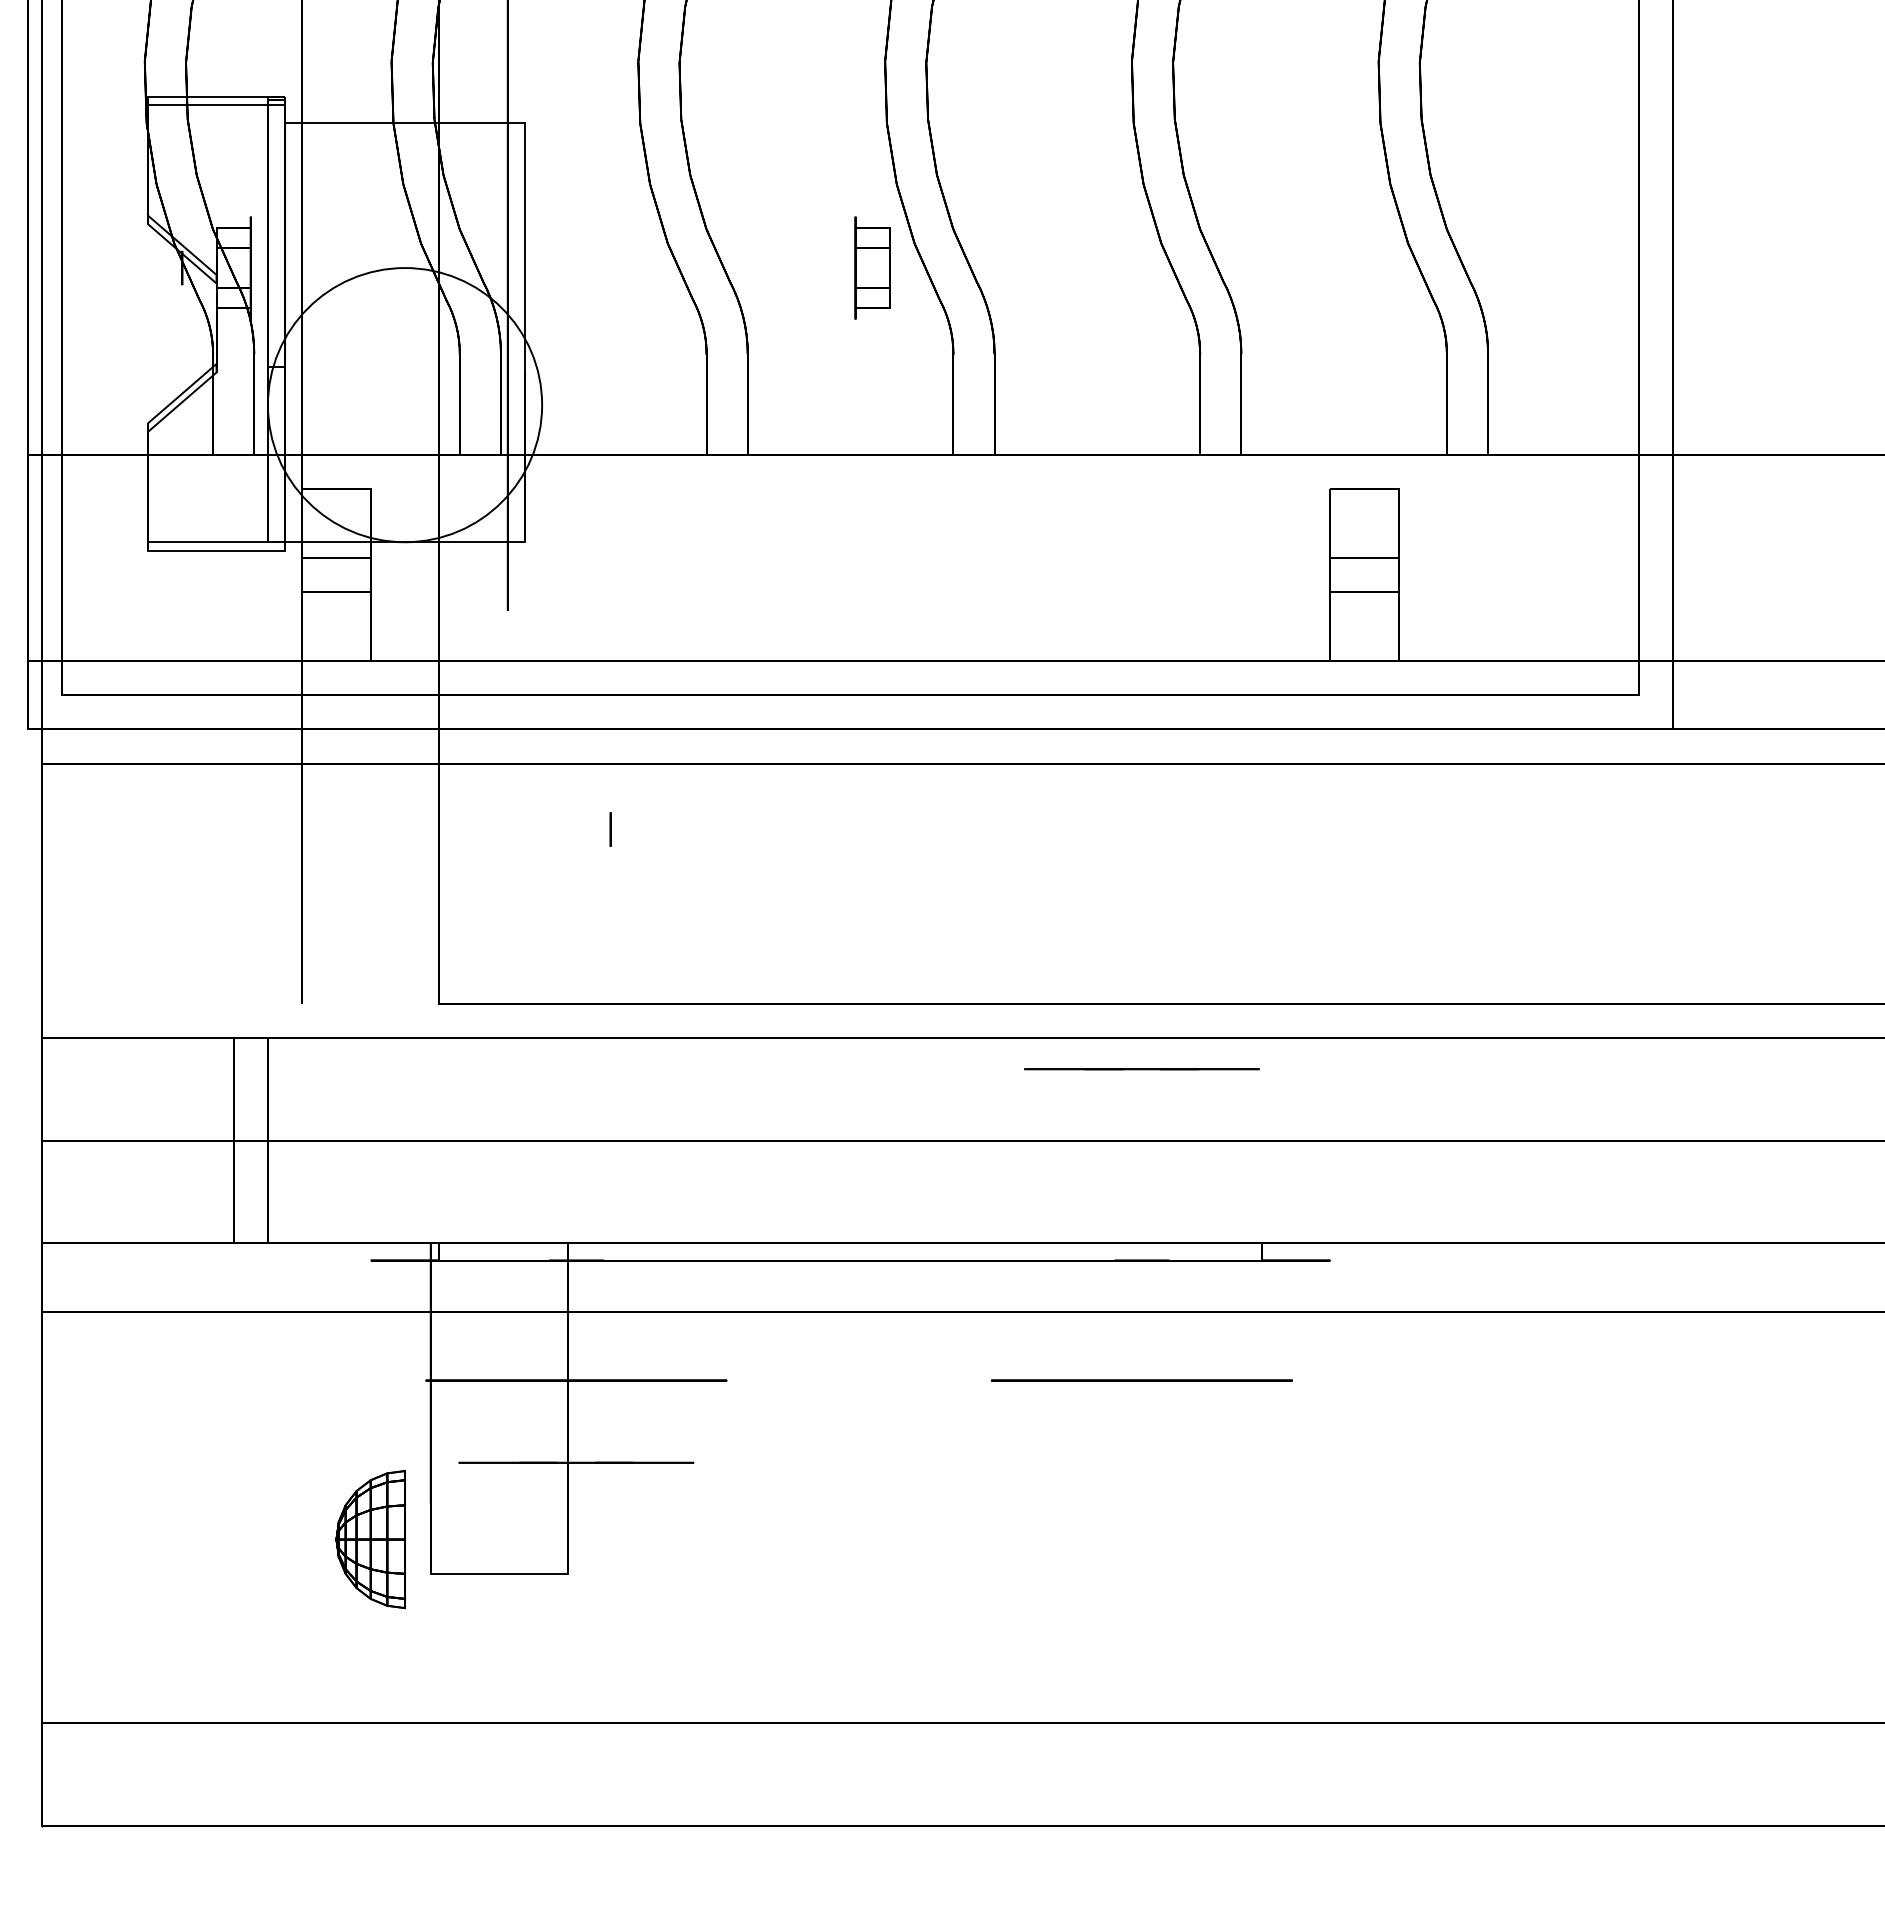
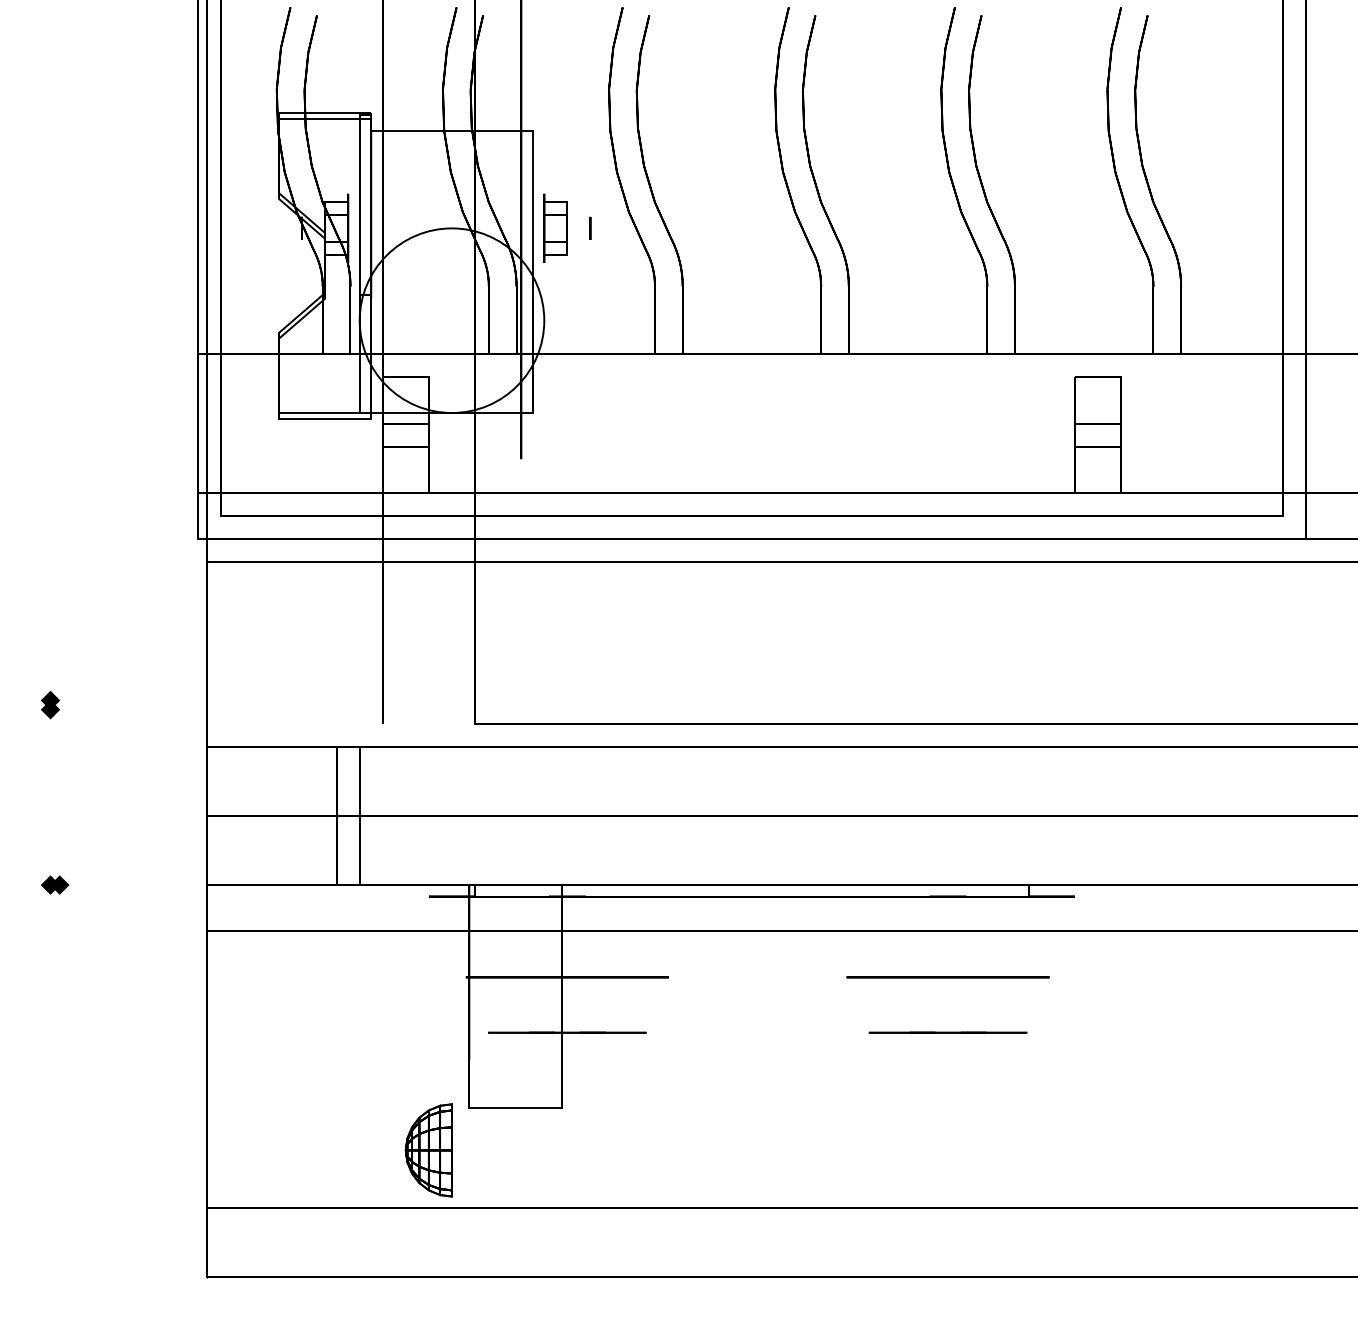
part: (872, 266) -> (555, 227), moved
circle: (610, 828) -> (590, 227), moved
line: (1141, 1068) -> (947, 1032), moved
part: (370, 1539) -> (428, 1150), moved

